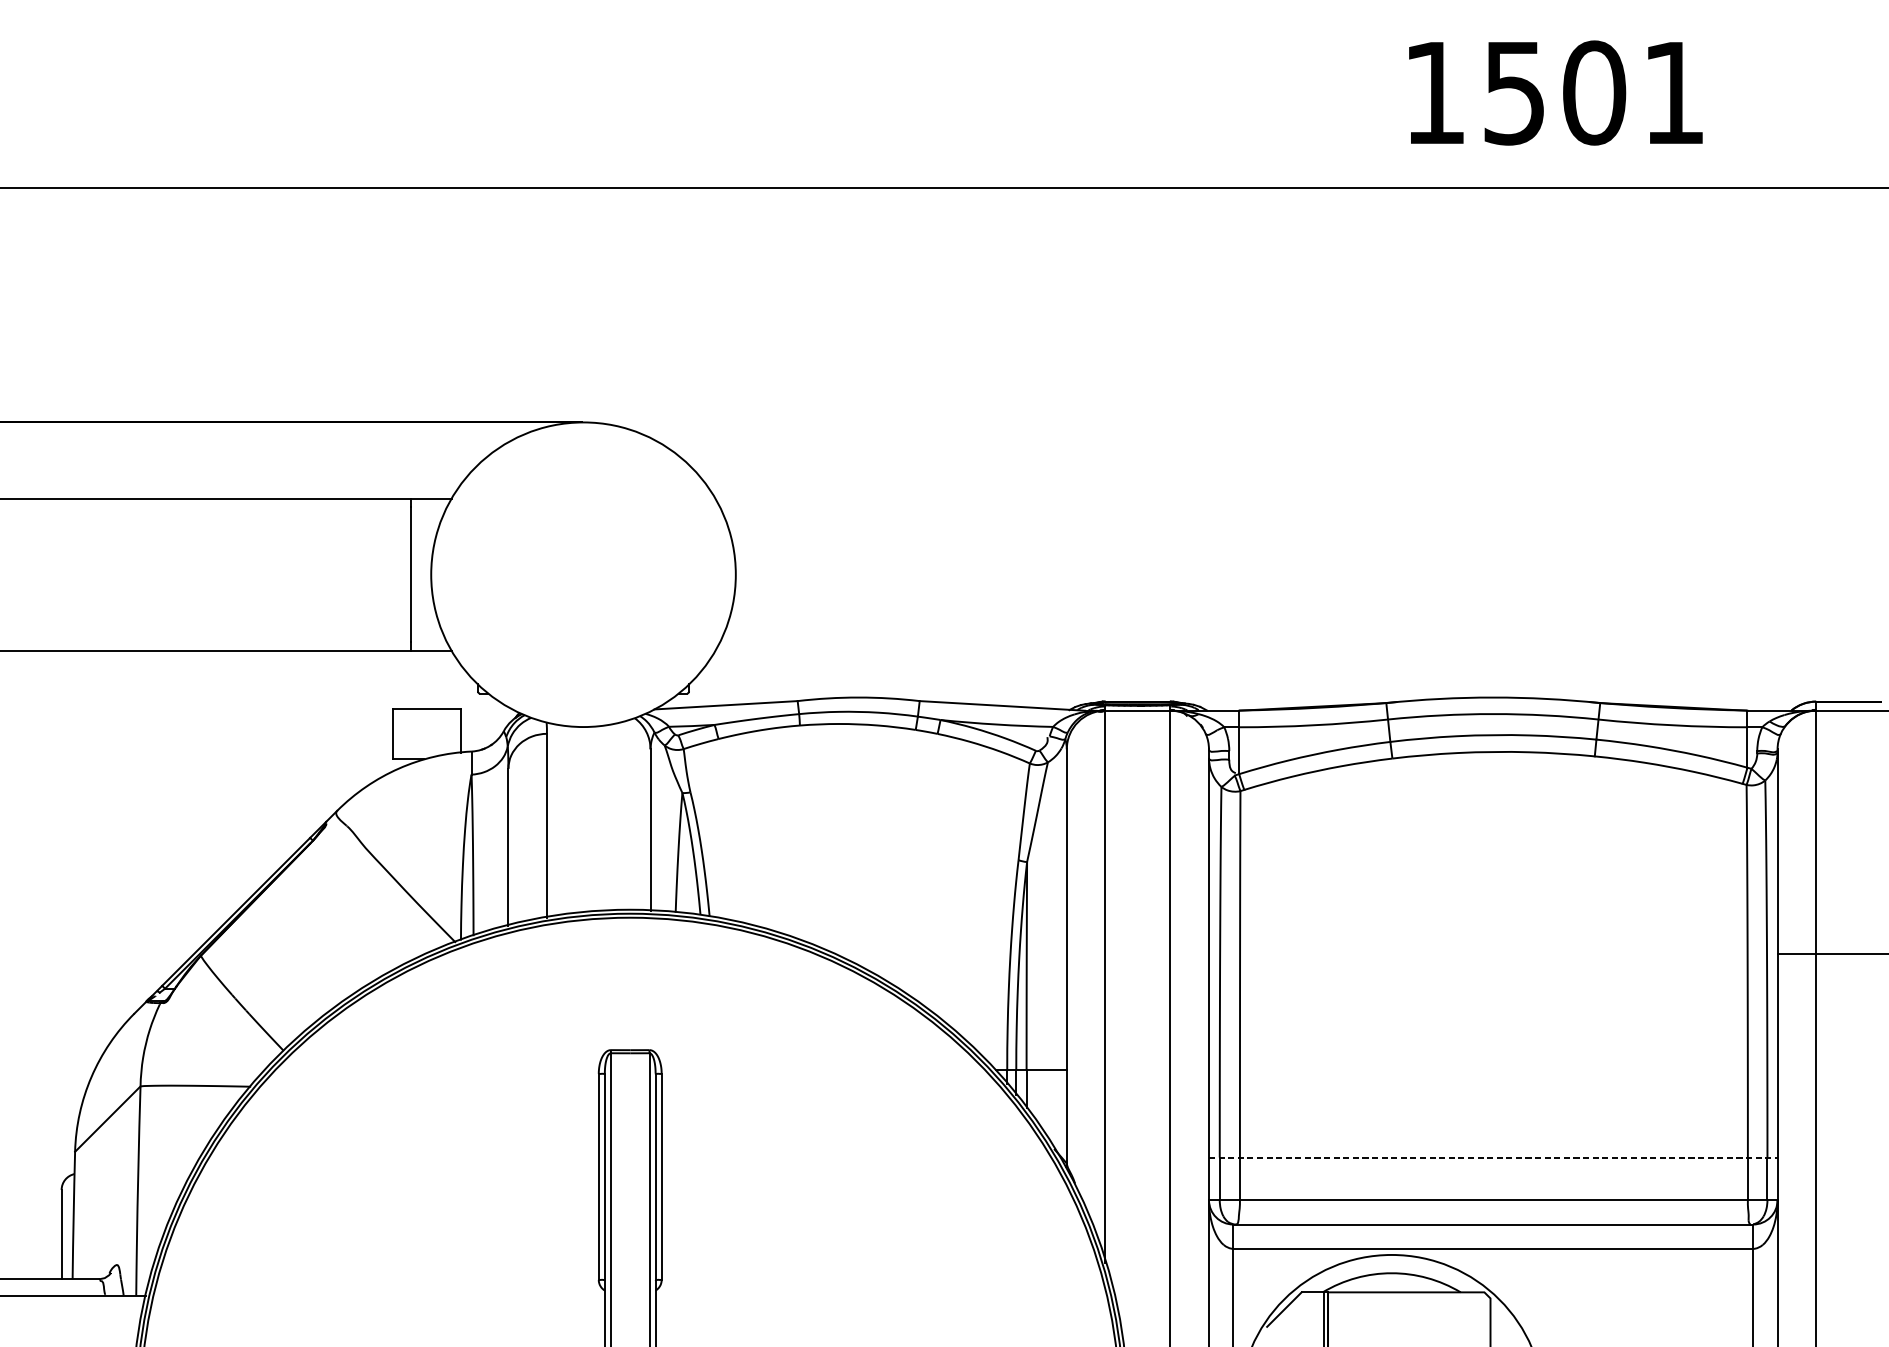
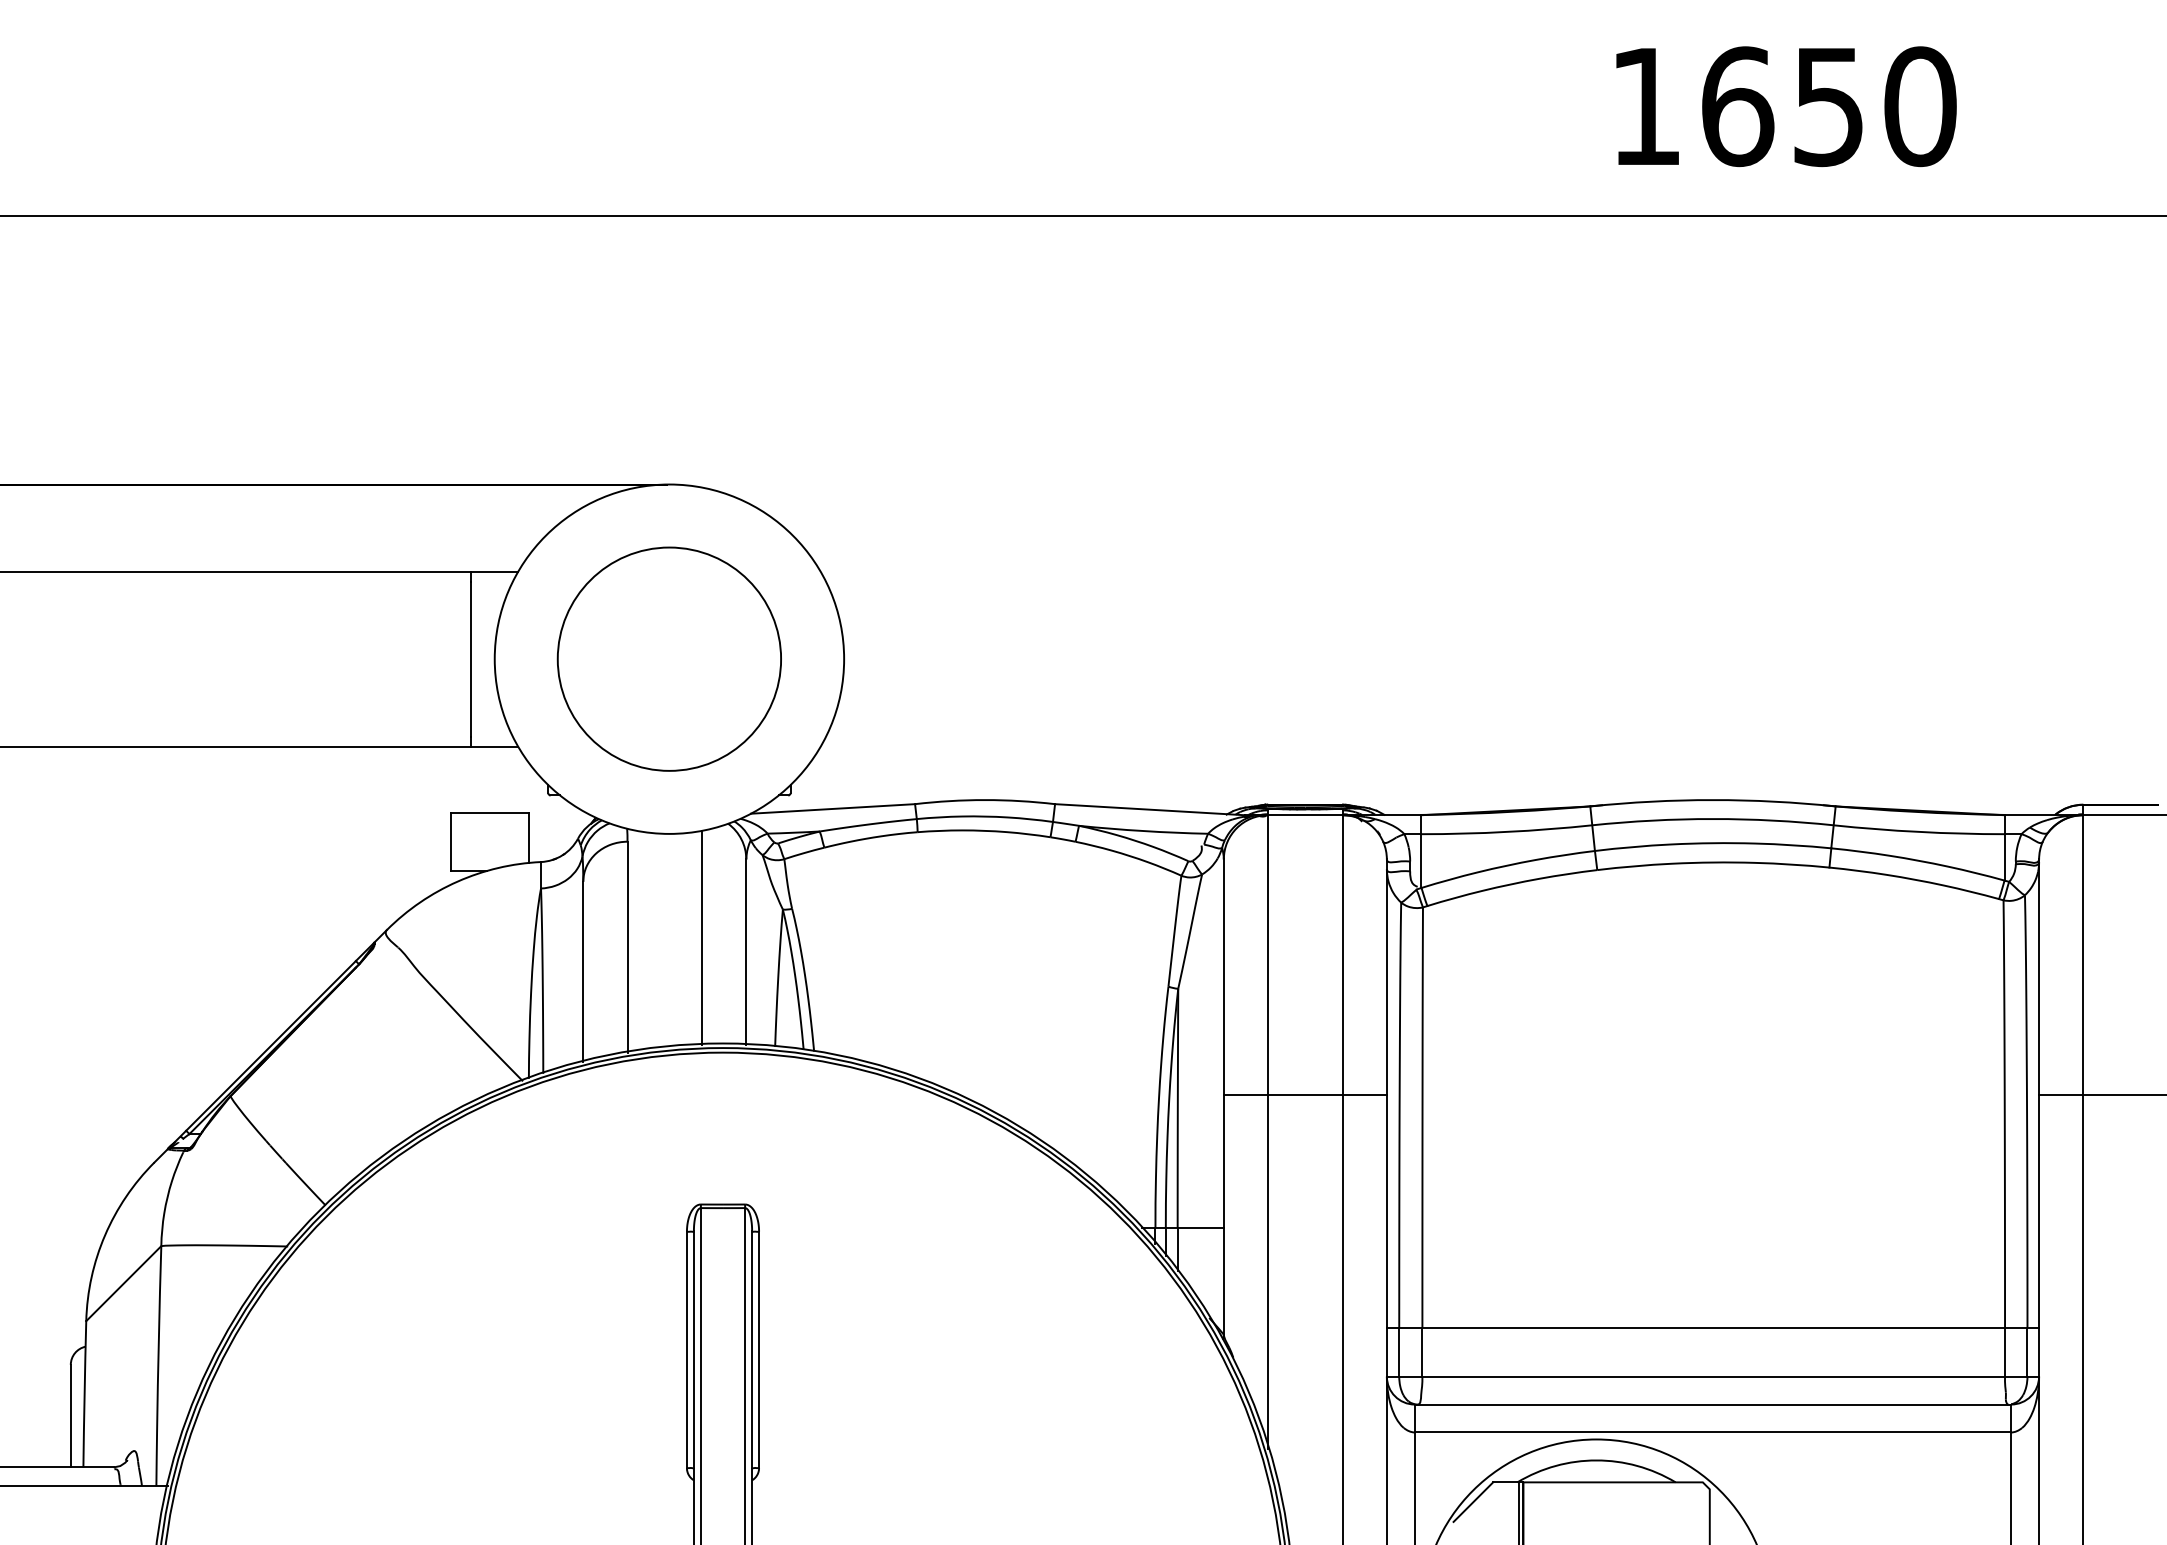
text: (1594, 92) -> (1829, 106), 1501 -> 1650
circle: (582, 574) -> (668, 658), added
line: (612, 817) -> (702, 937), added
line: (1137, 954) -> (1304, 1094), added
line: (1493, 1157) -> (1713, 1327), dashed -> solid

